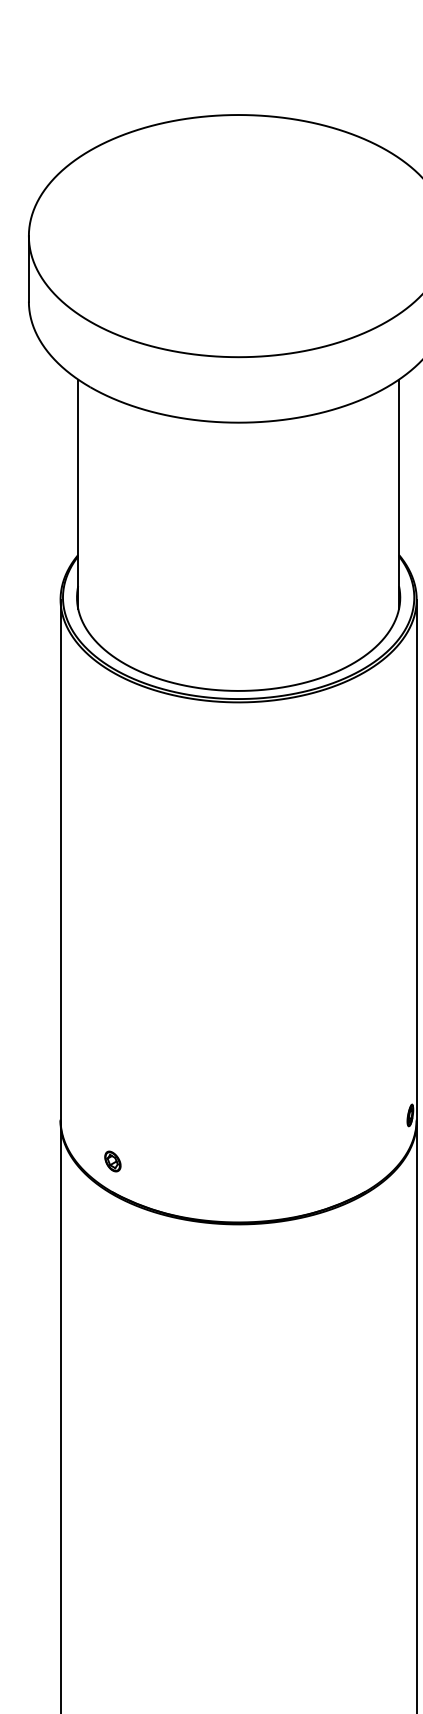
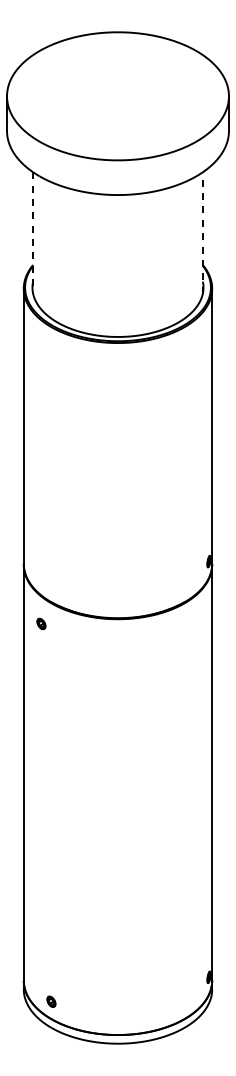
line: (78, 493) -> (33, 232), solid -> dashed
line: (398, 493) -> (202, 232), solid -> dashed
part: (112, 1160) -> (41, 623), moved

